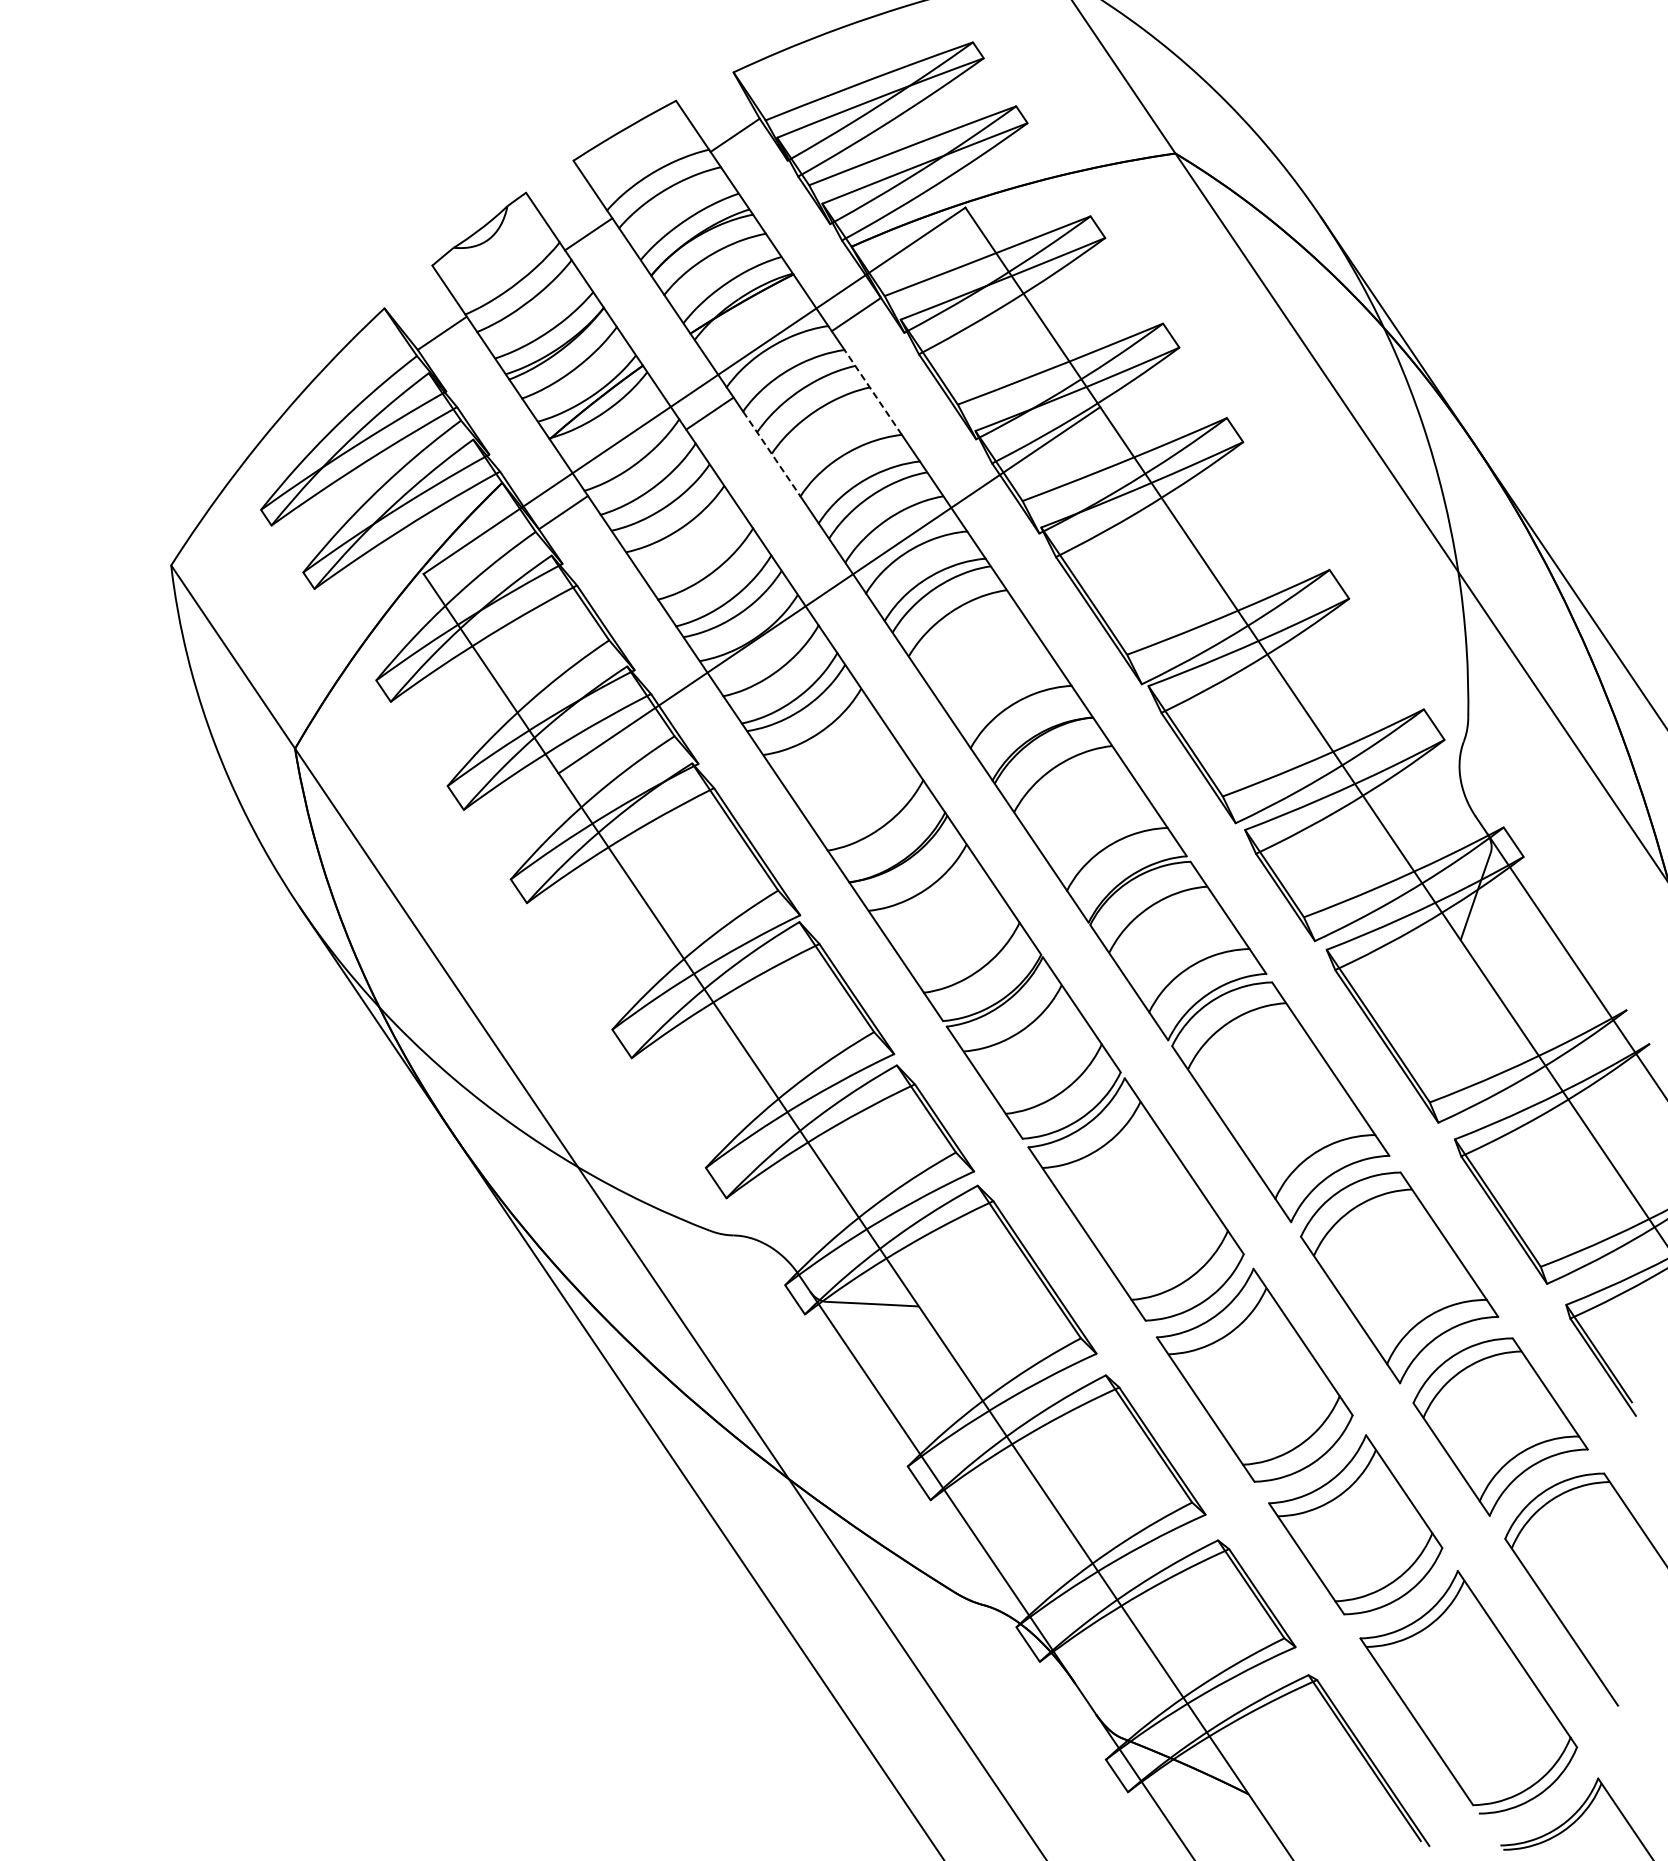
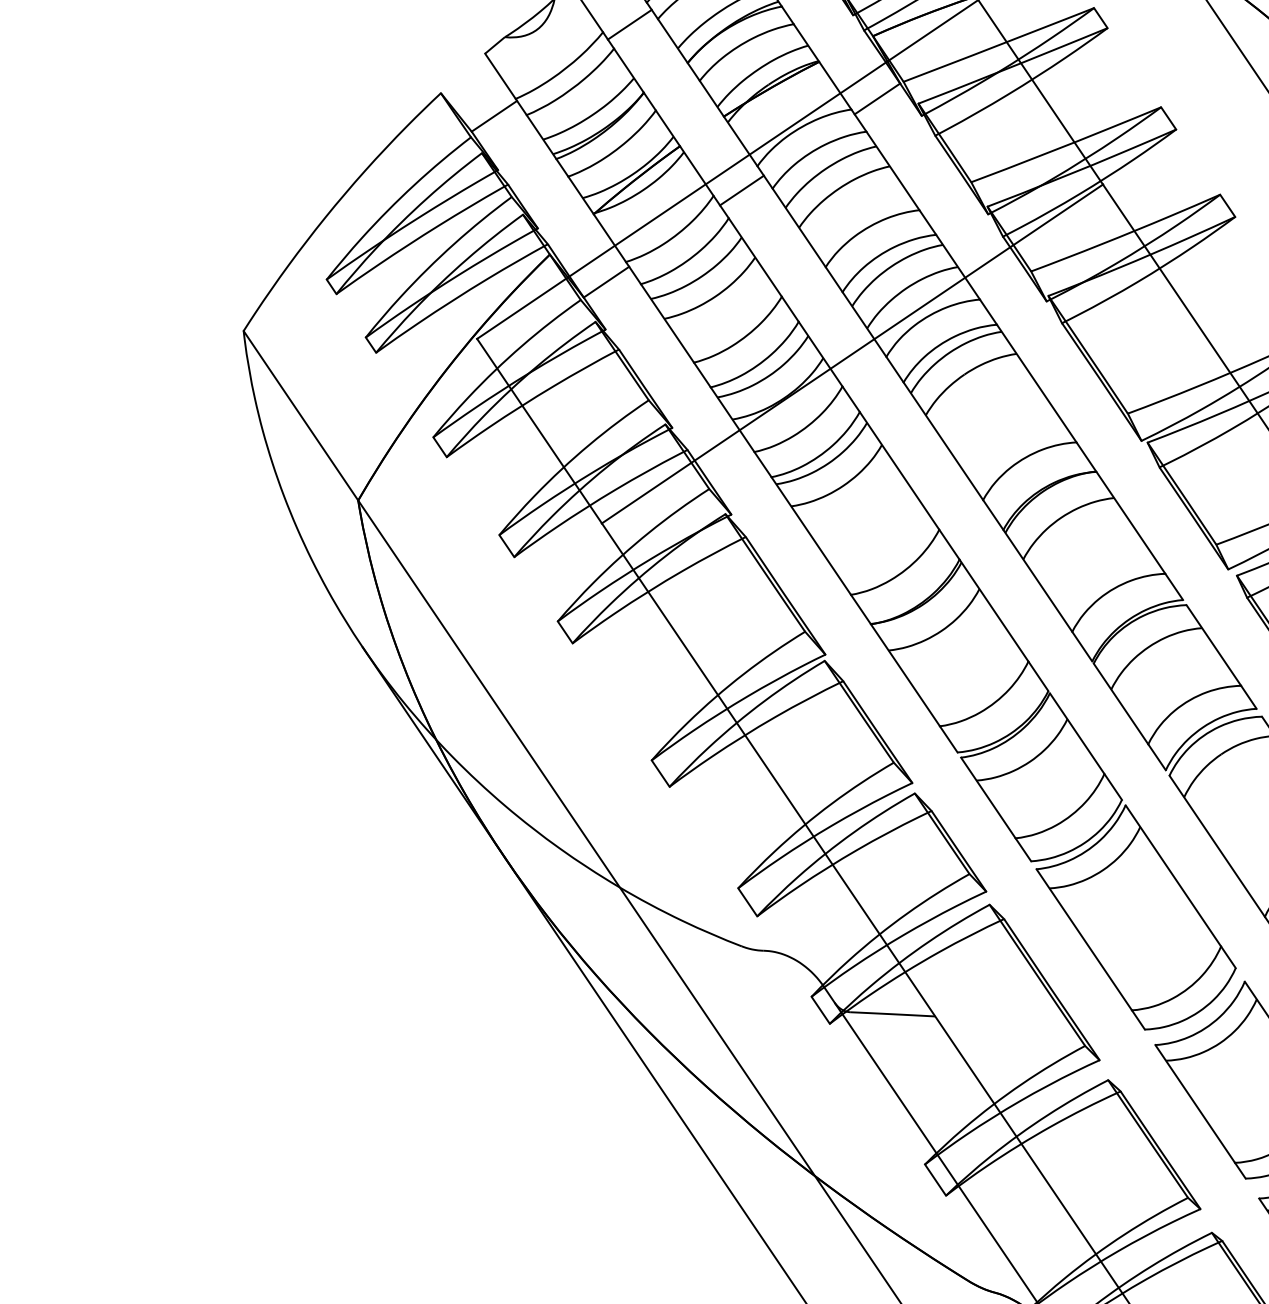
line: (872, 392) -> (892, 171), dashed -> solid
line: (772, 454) -> (799, 228), dashed -> solid

